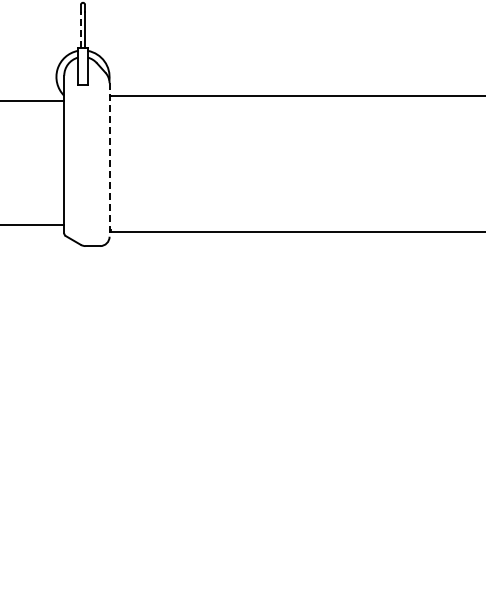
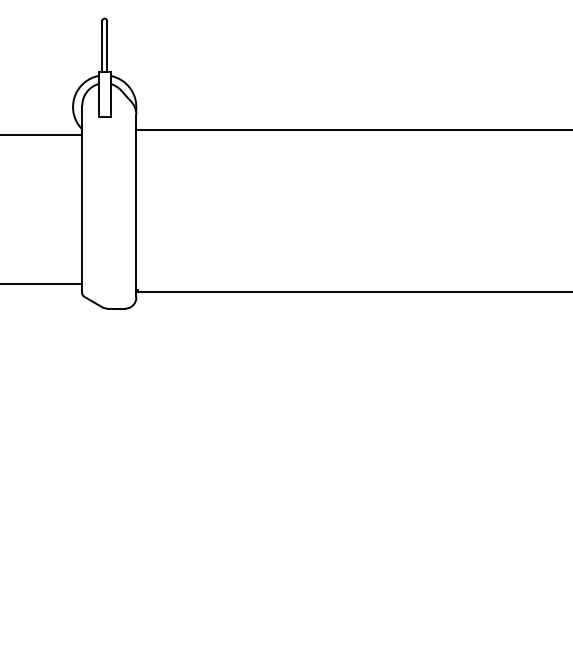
line: (80, 29) -> (101, 50), dashed -> solid
line: (109, 160) -> (136, 206), dashed -> solid

